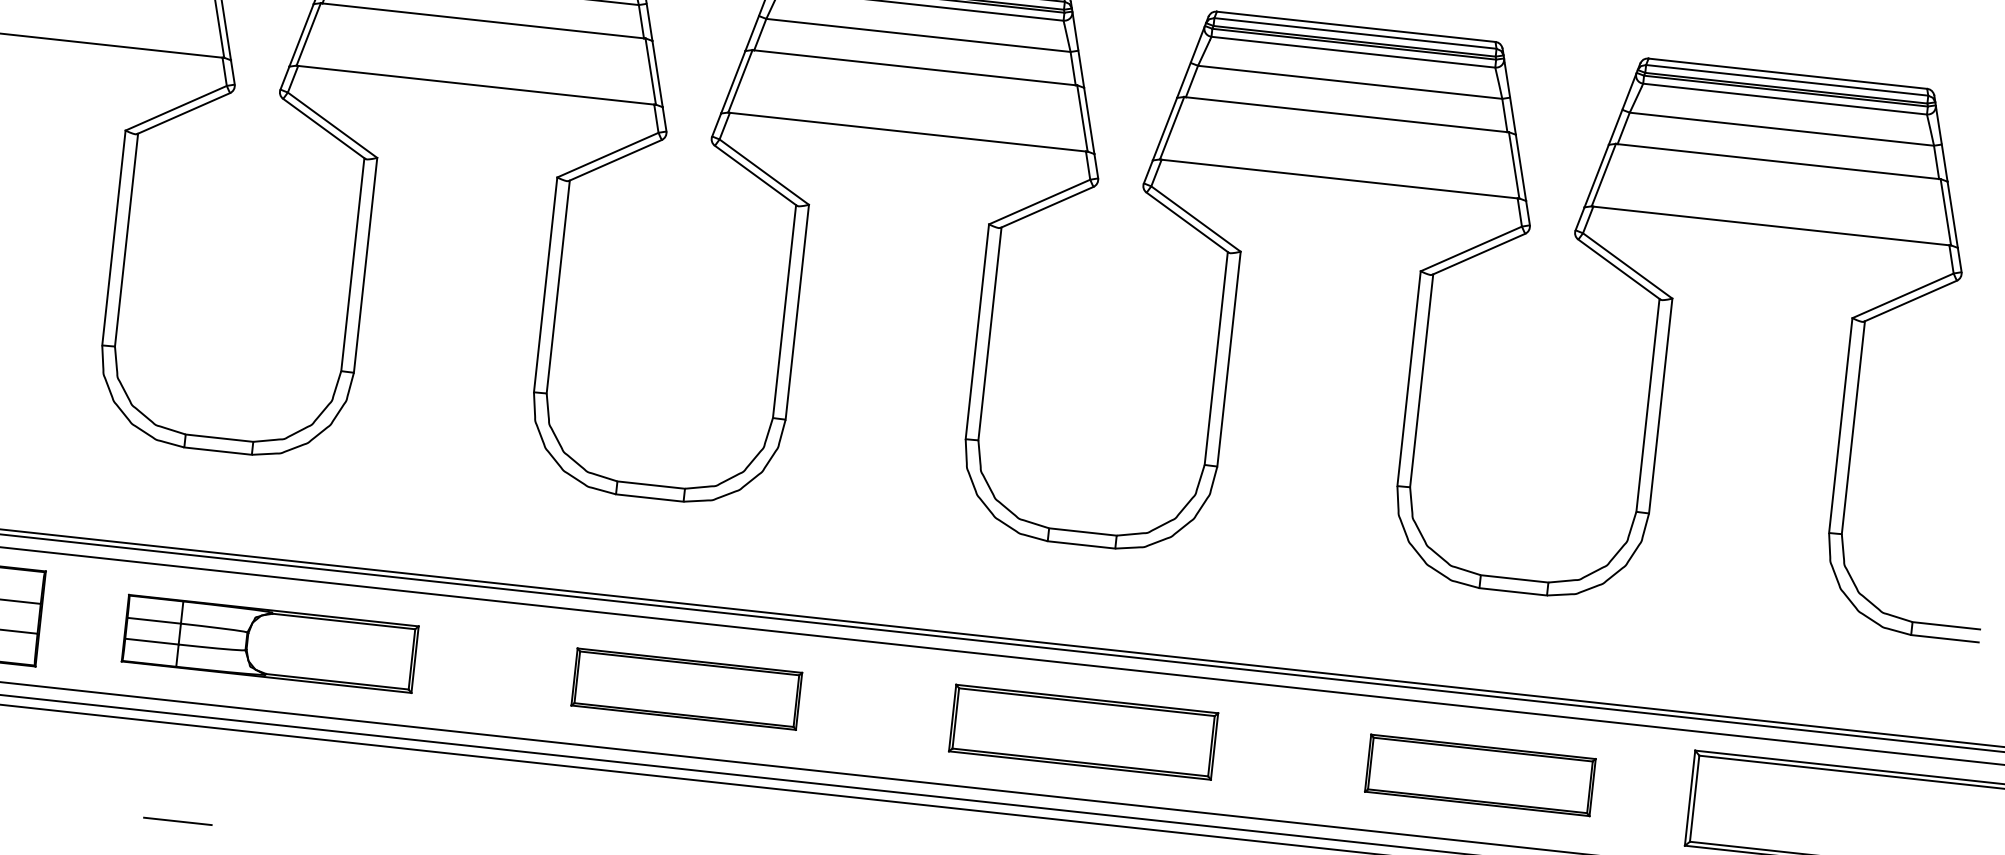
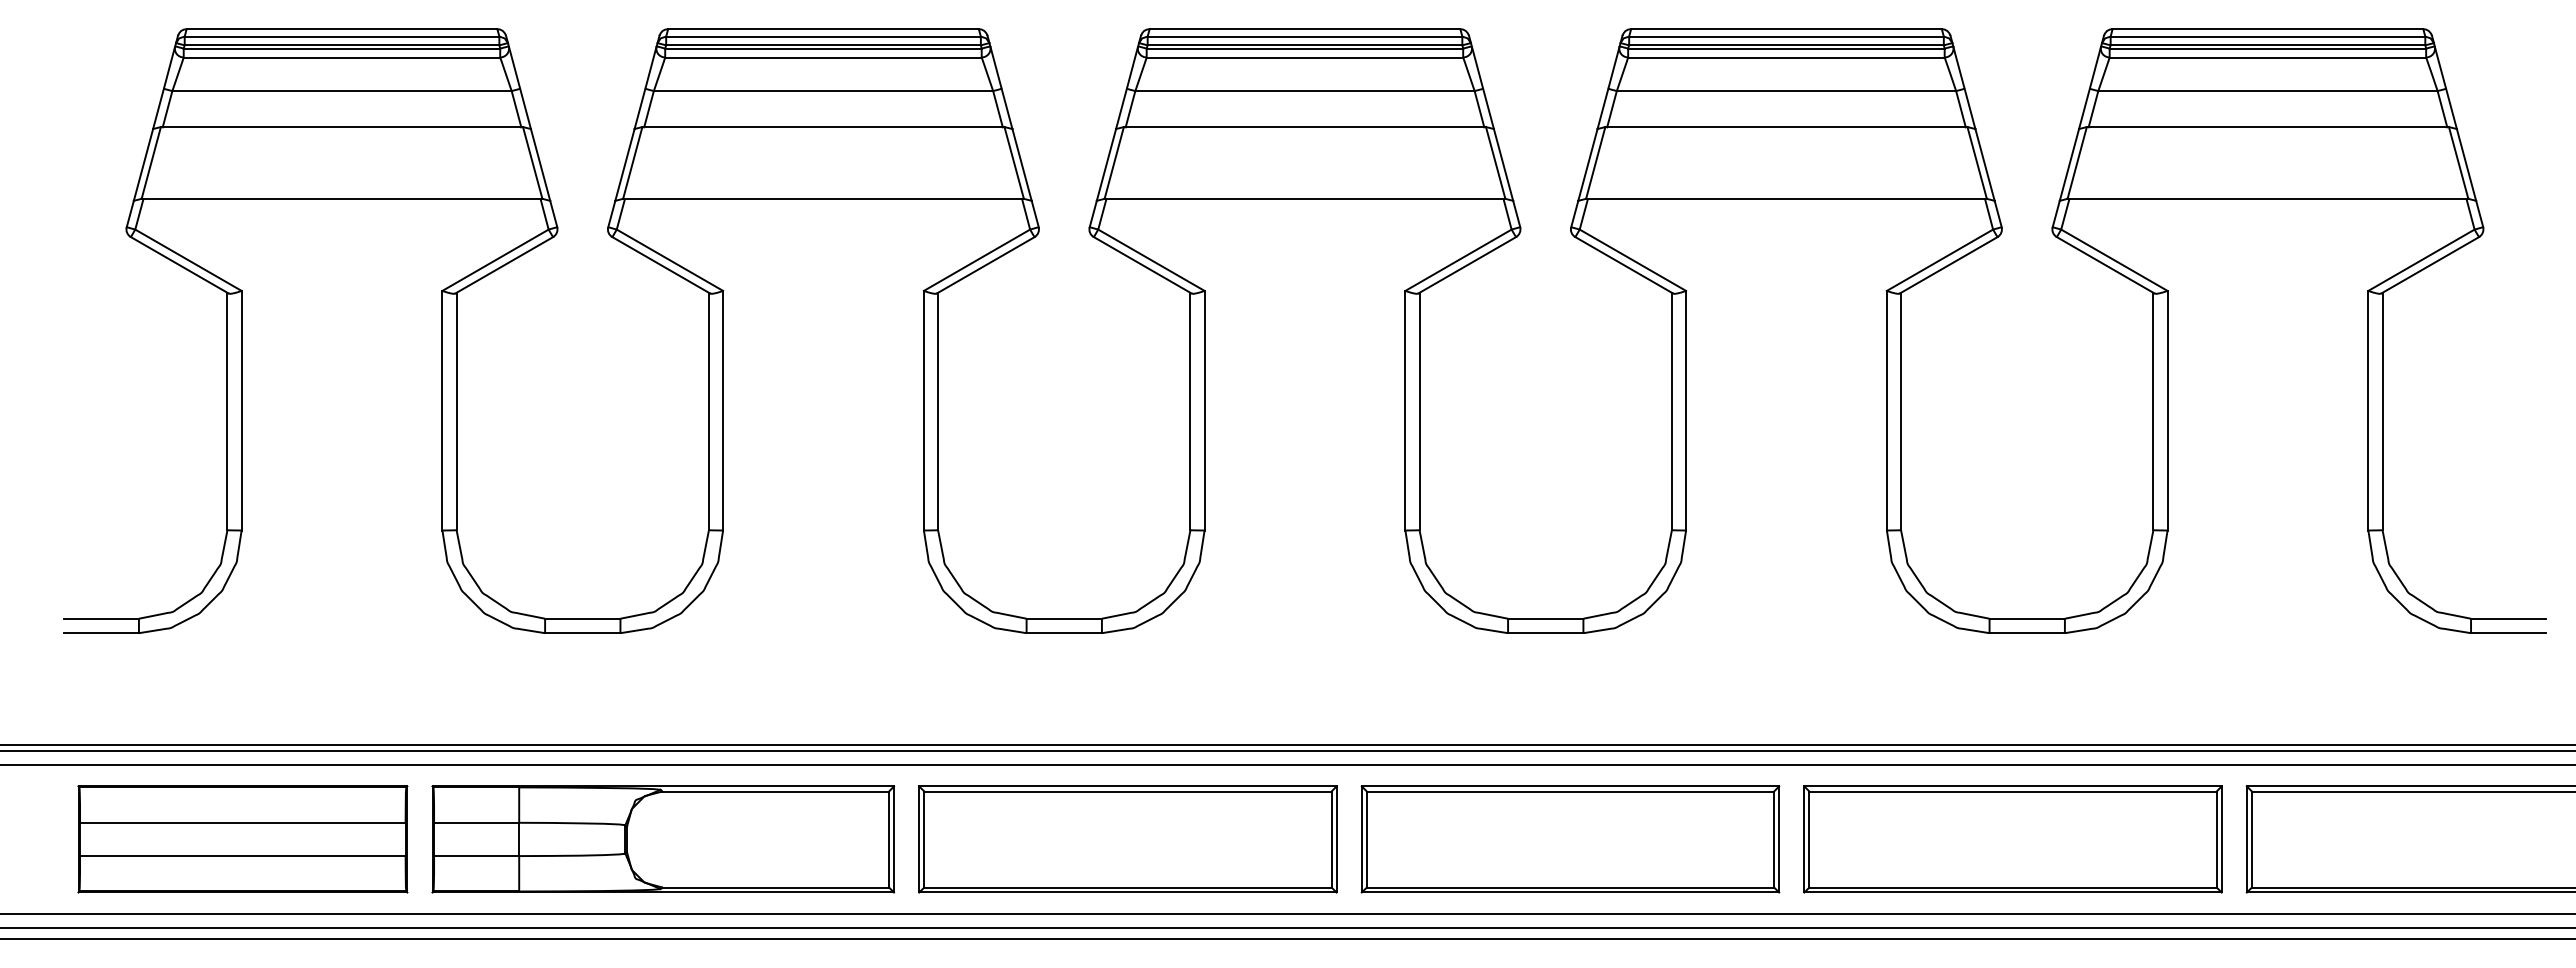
part: (270, 643) -> (663, 839), size x1.43
part: (686, 689) -> (1127, 839), size x1.67
part: (1083, 732) -> (1570, 839), size x1.43
part: (1479, 775) -> (2012, 839), size x1.67

